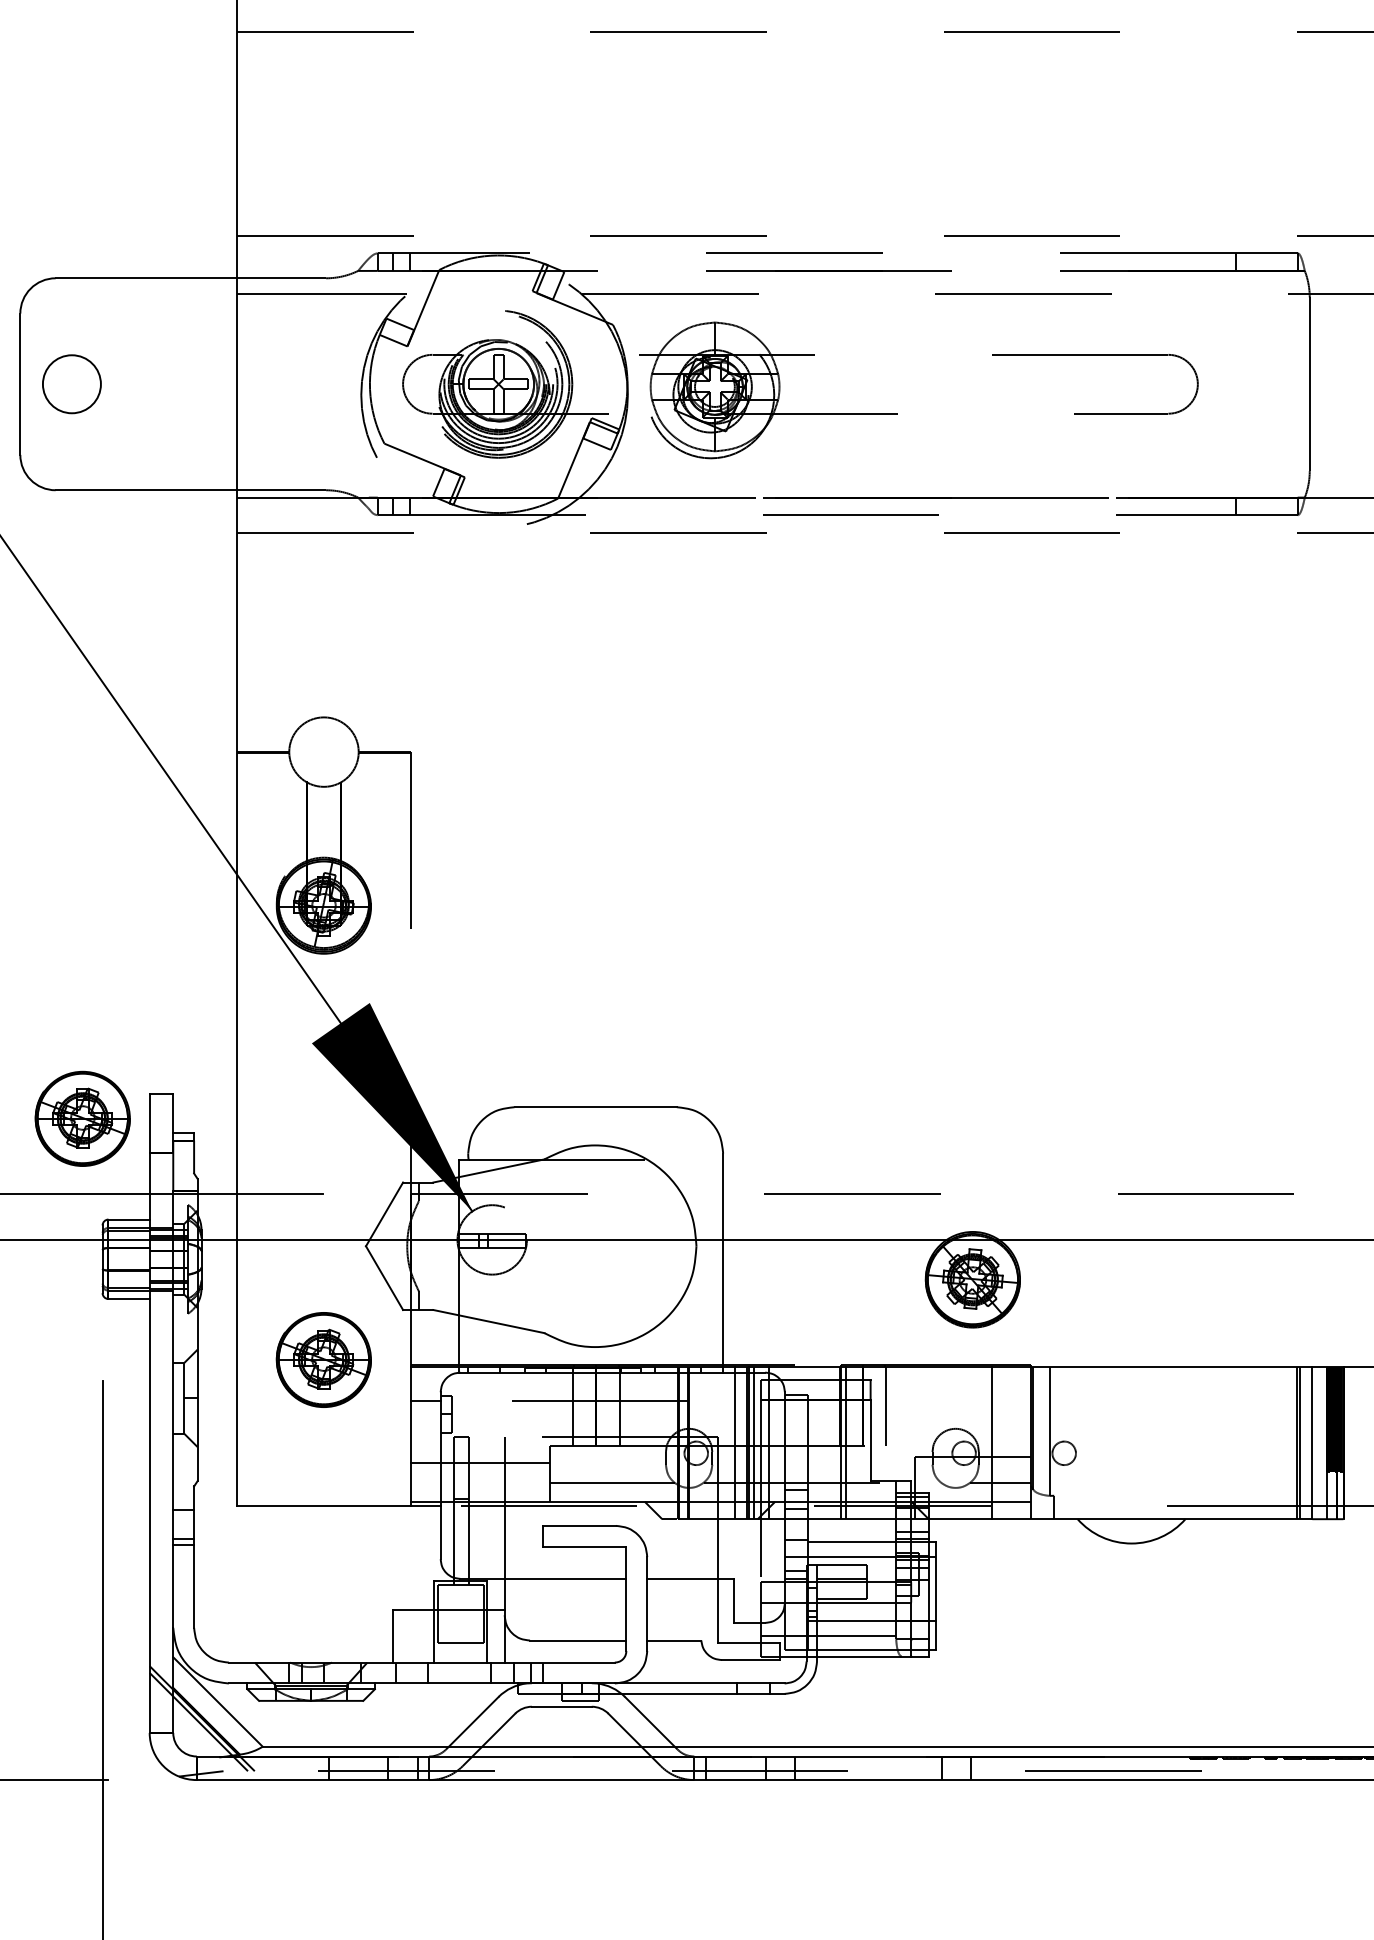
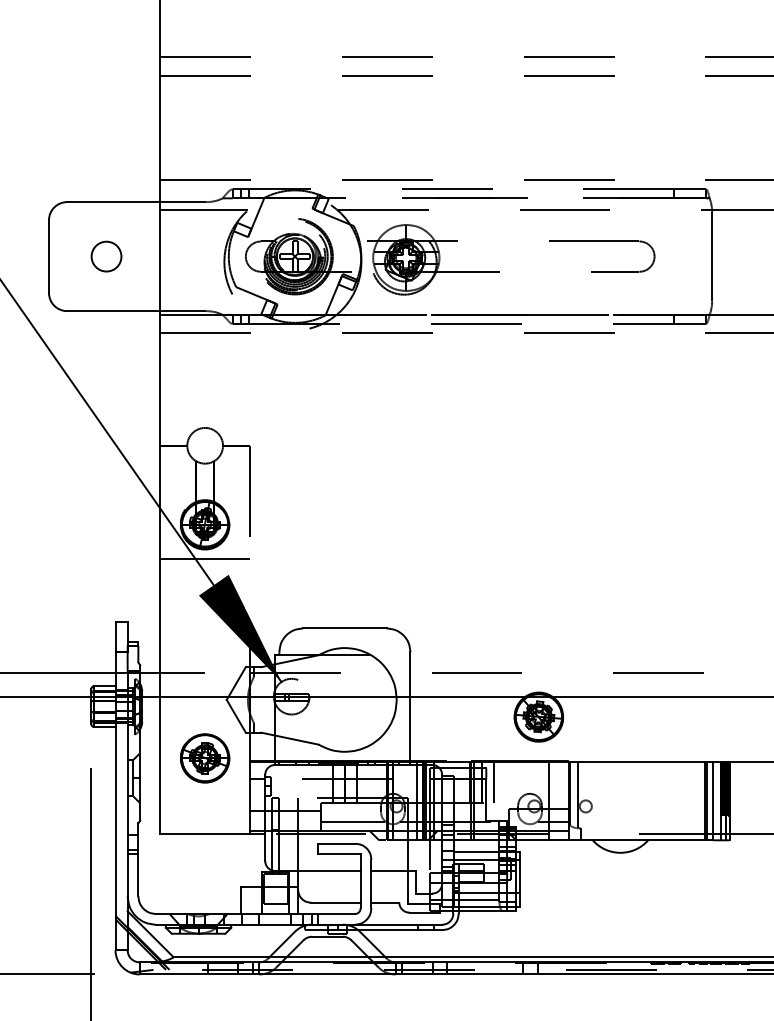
circle: (71, 384) -> (106, 256), moved
line: (322, 973) -> (204, 559), added
part: (83, 1119) -> (81, 634), removed

